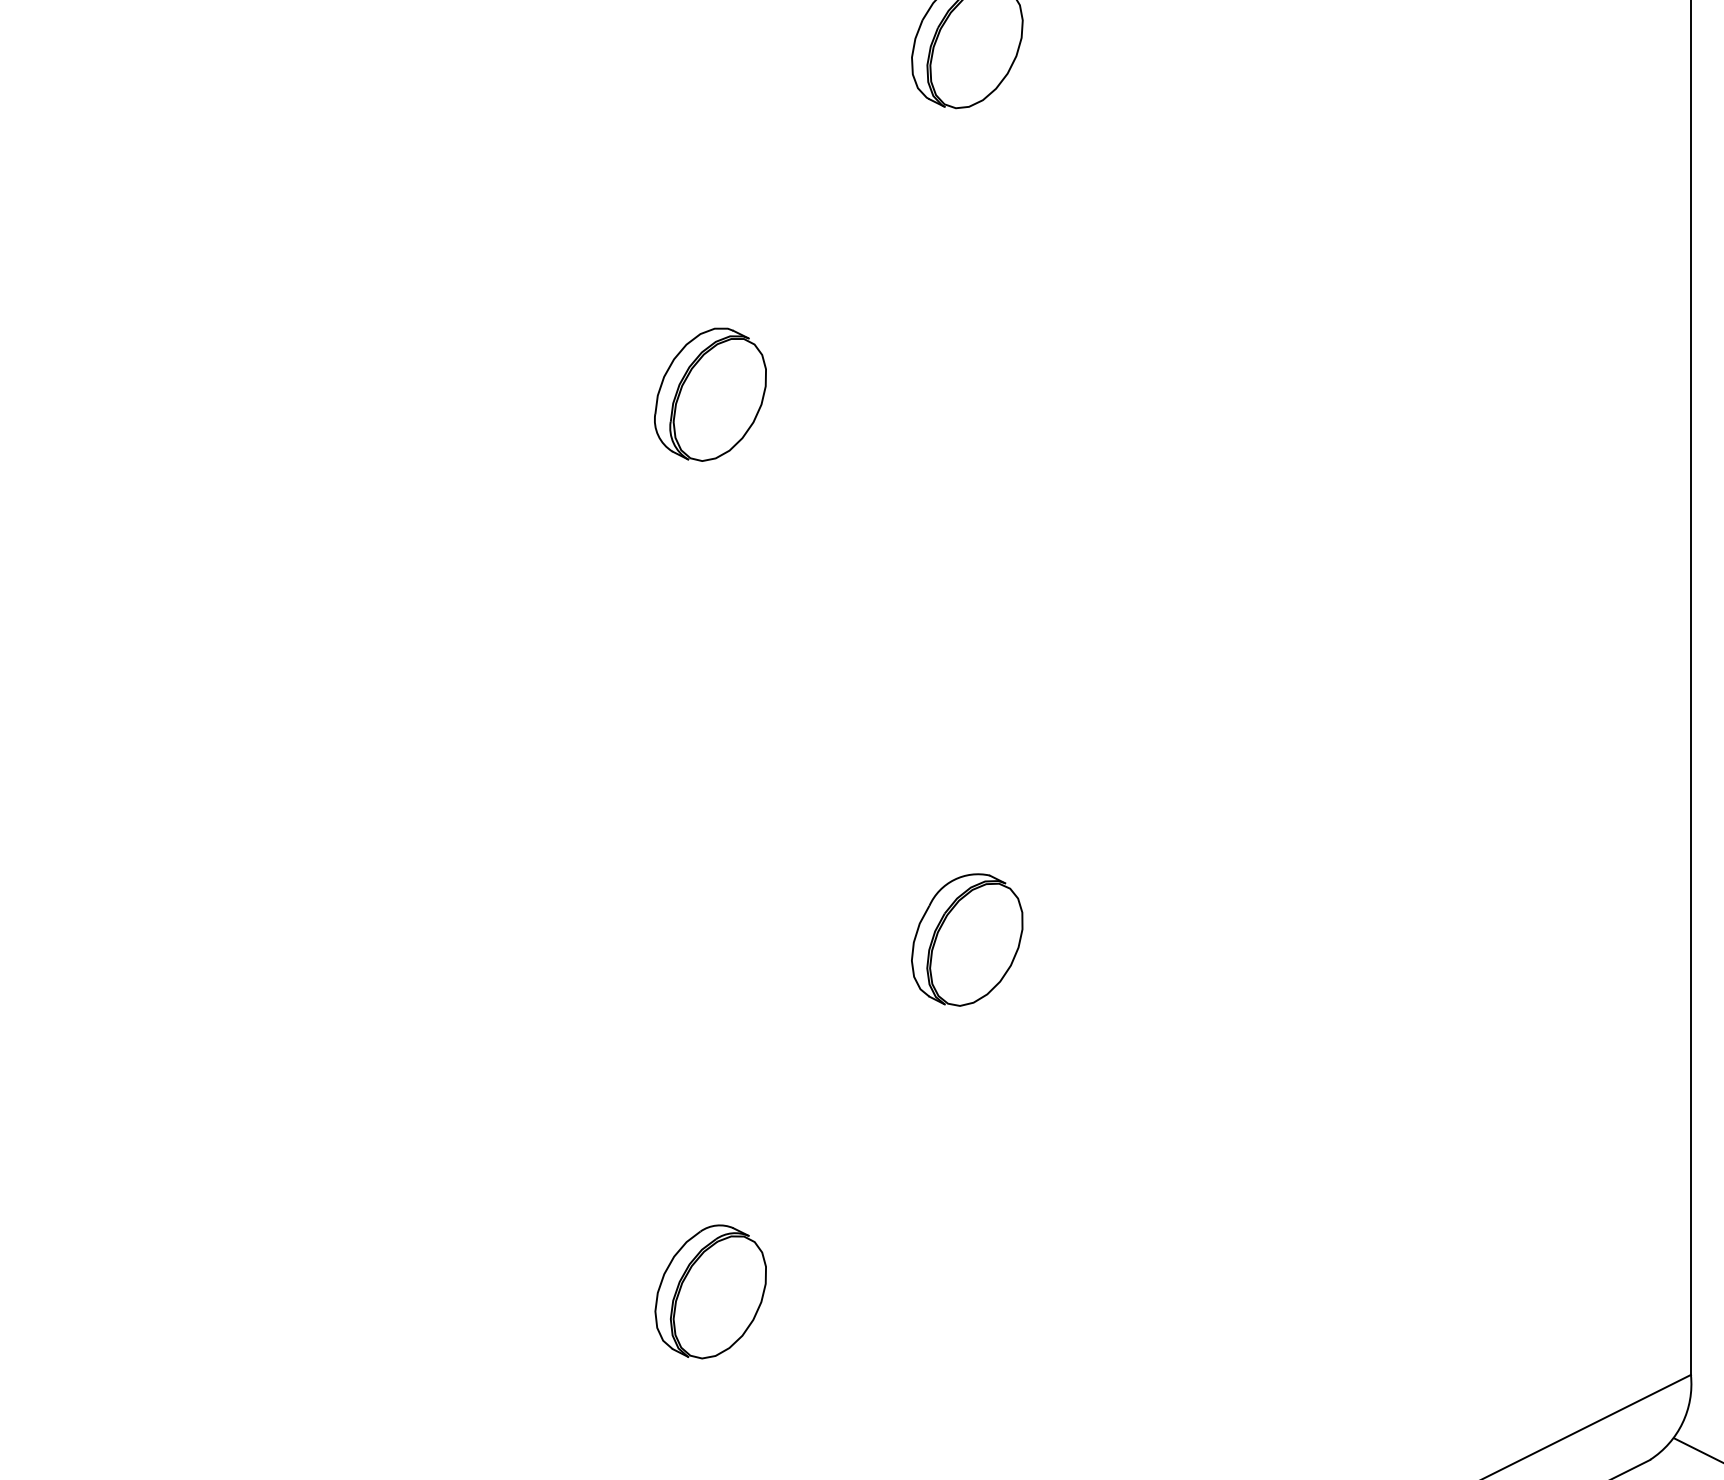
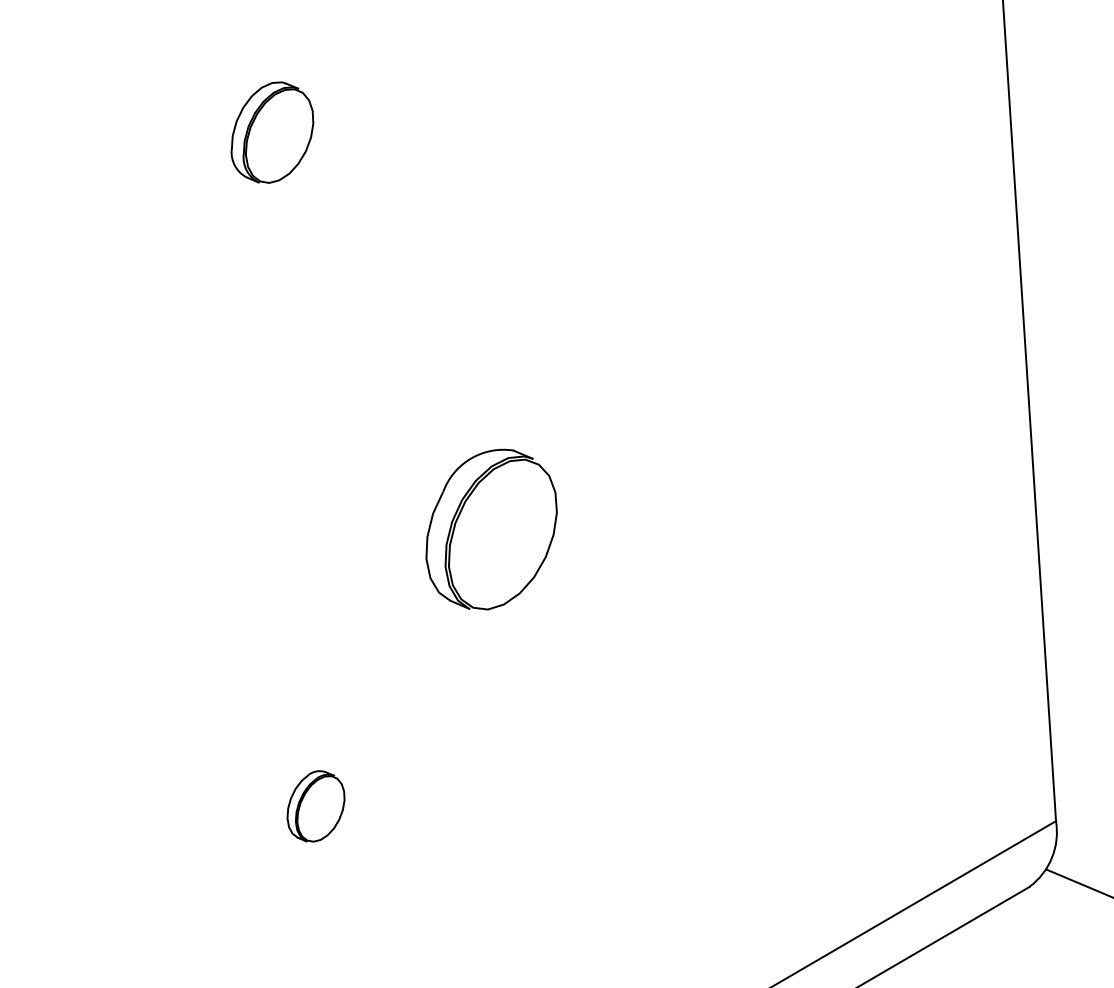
part: (967, 939) -> (491, 529), size x1.6
part: (710, 1291) -> (315, 806), size x0.7

